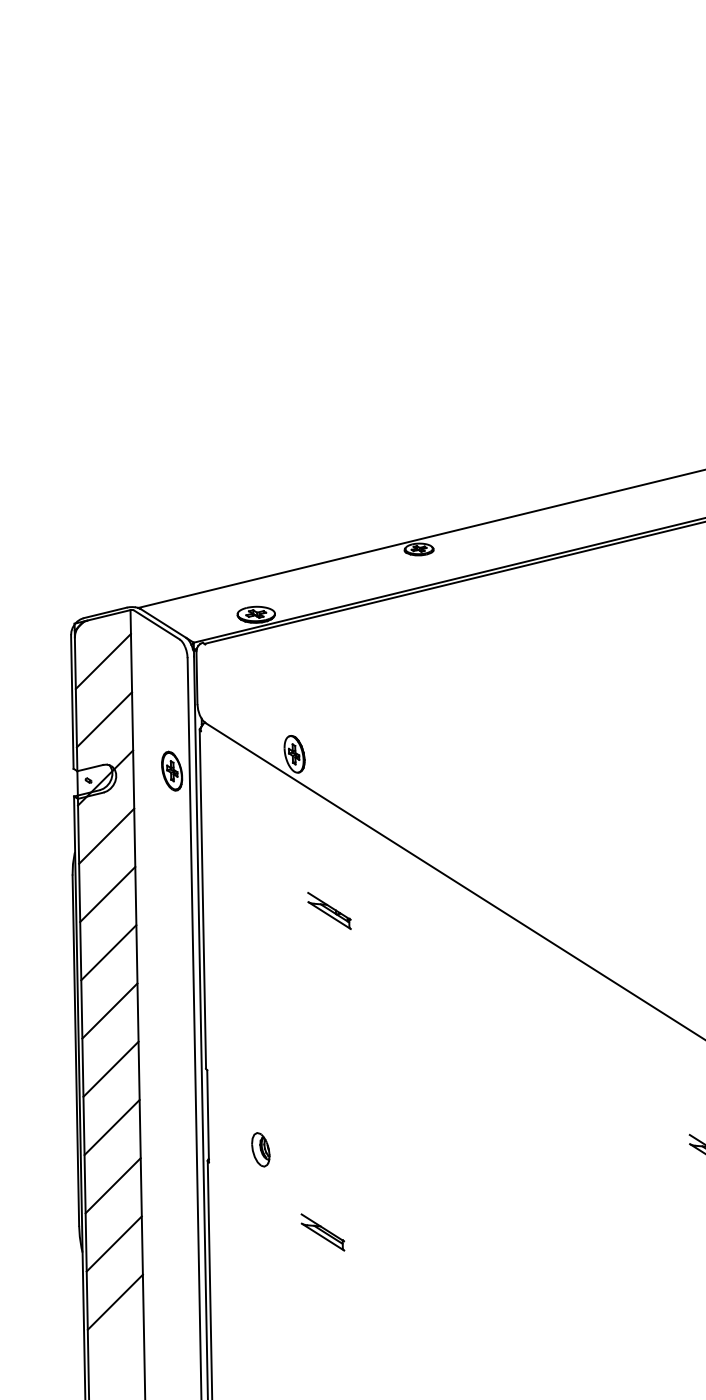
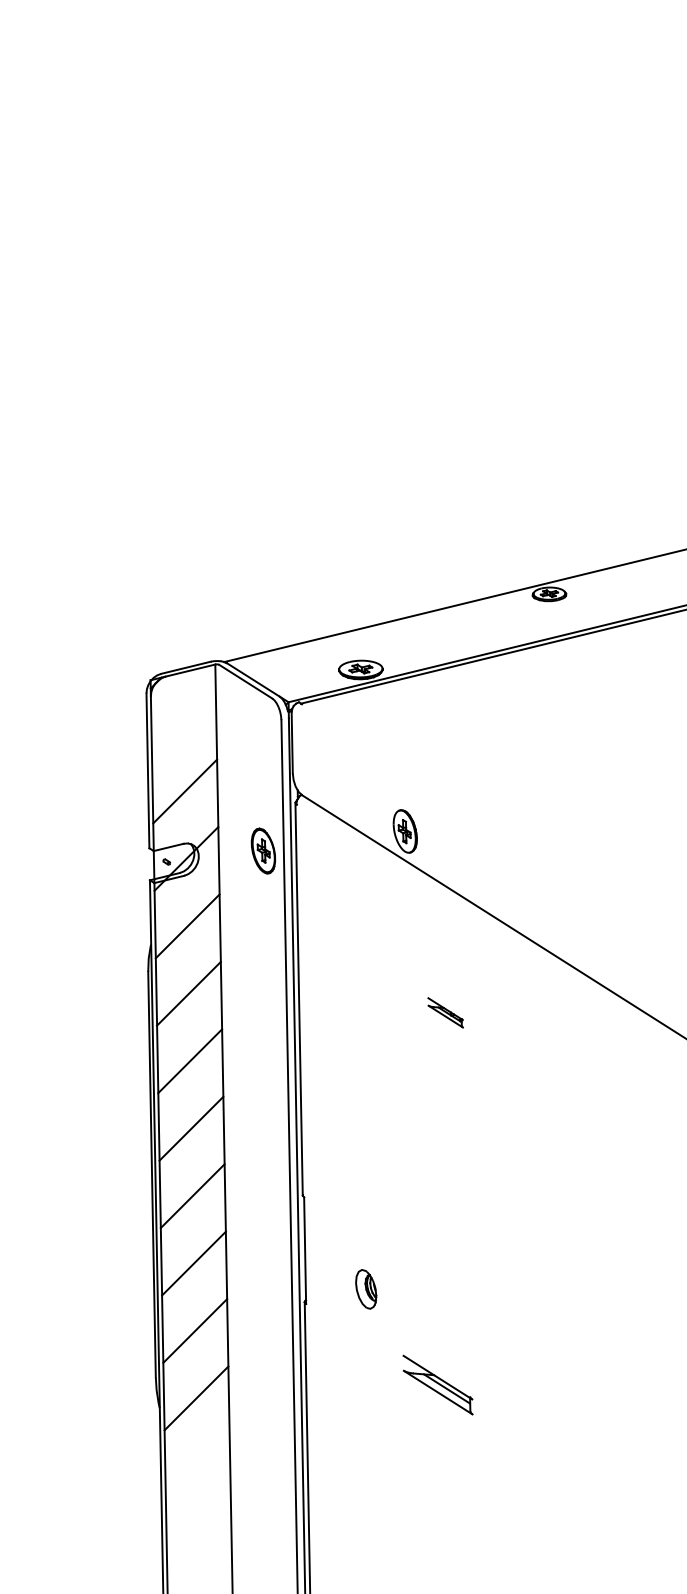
line: (102, 661) -> (182, 724), removed
part: (329, 910) -> (445, 1012), size x0.7
part: (322, 1232) -> (437, 1385), size x1.4
line: (114, 1301) -> (196, 1465), removed

